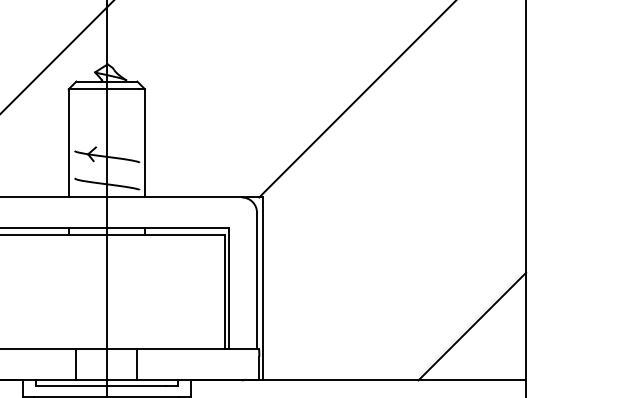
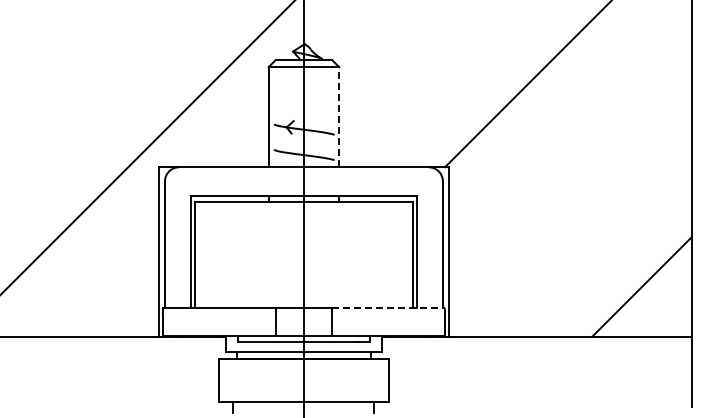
line: (145, 142) -> (339, 116), solid -> dashed
line: (198, 348) -> (388, 307), solid -> dashed

